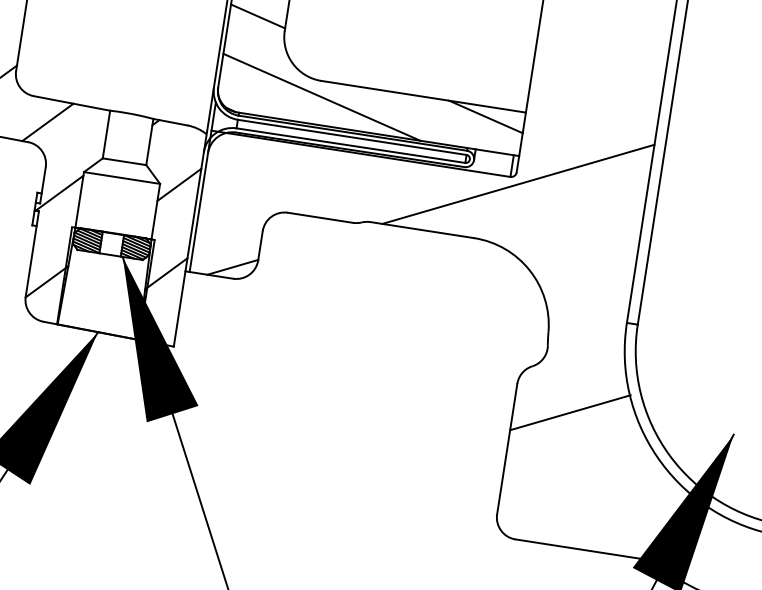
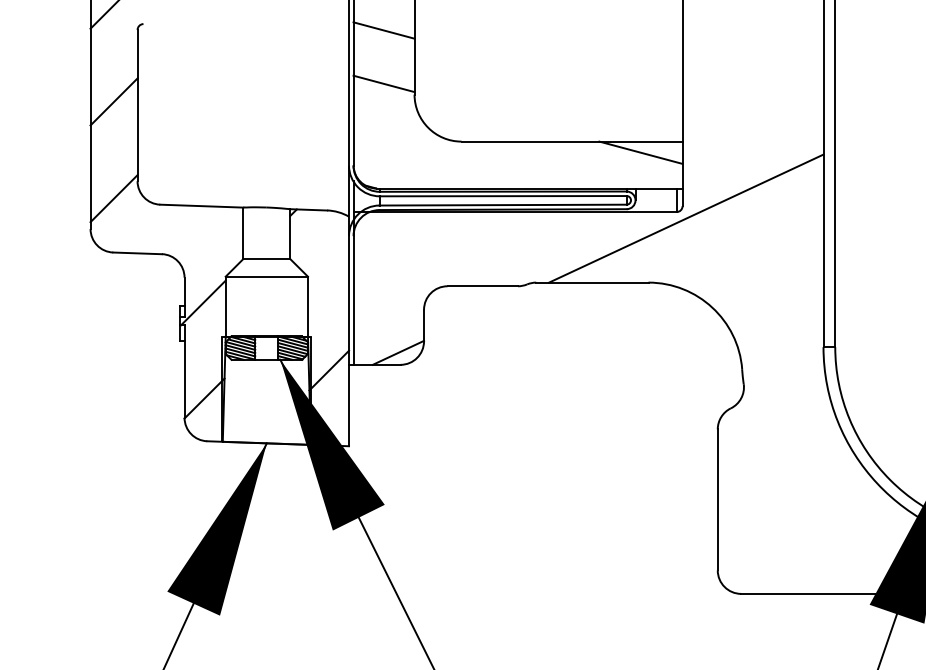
line: (321, 96) -> (464, 158), removed
line: (48, 121) -> (179, 229), removed
line: (179, 184) -> (328, 274), removed
line: (570, 412) -> (778, 450), removed

